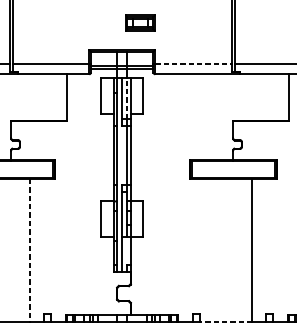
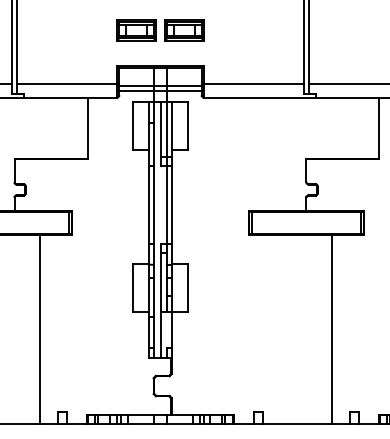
part: (104, 23) -> (136, 30), added
line: (193, 63) -> (254, 83), dashed -> solid
line: (127, 98) -> (167, 129), dashed -> solid
line: (30, 251) -> (39, 330), dashed -> solid
line: (225, 322) -> (296, 423), dashed -> solid

